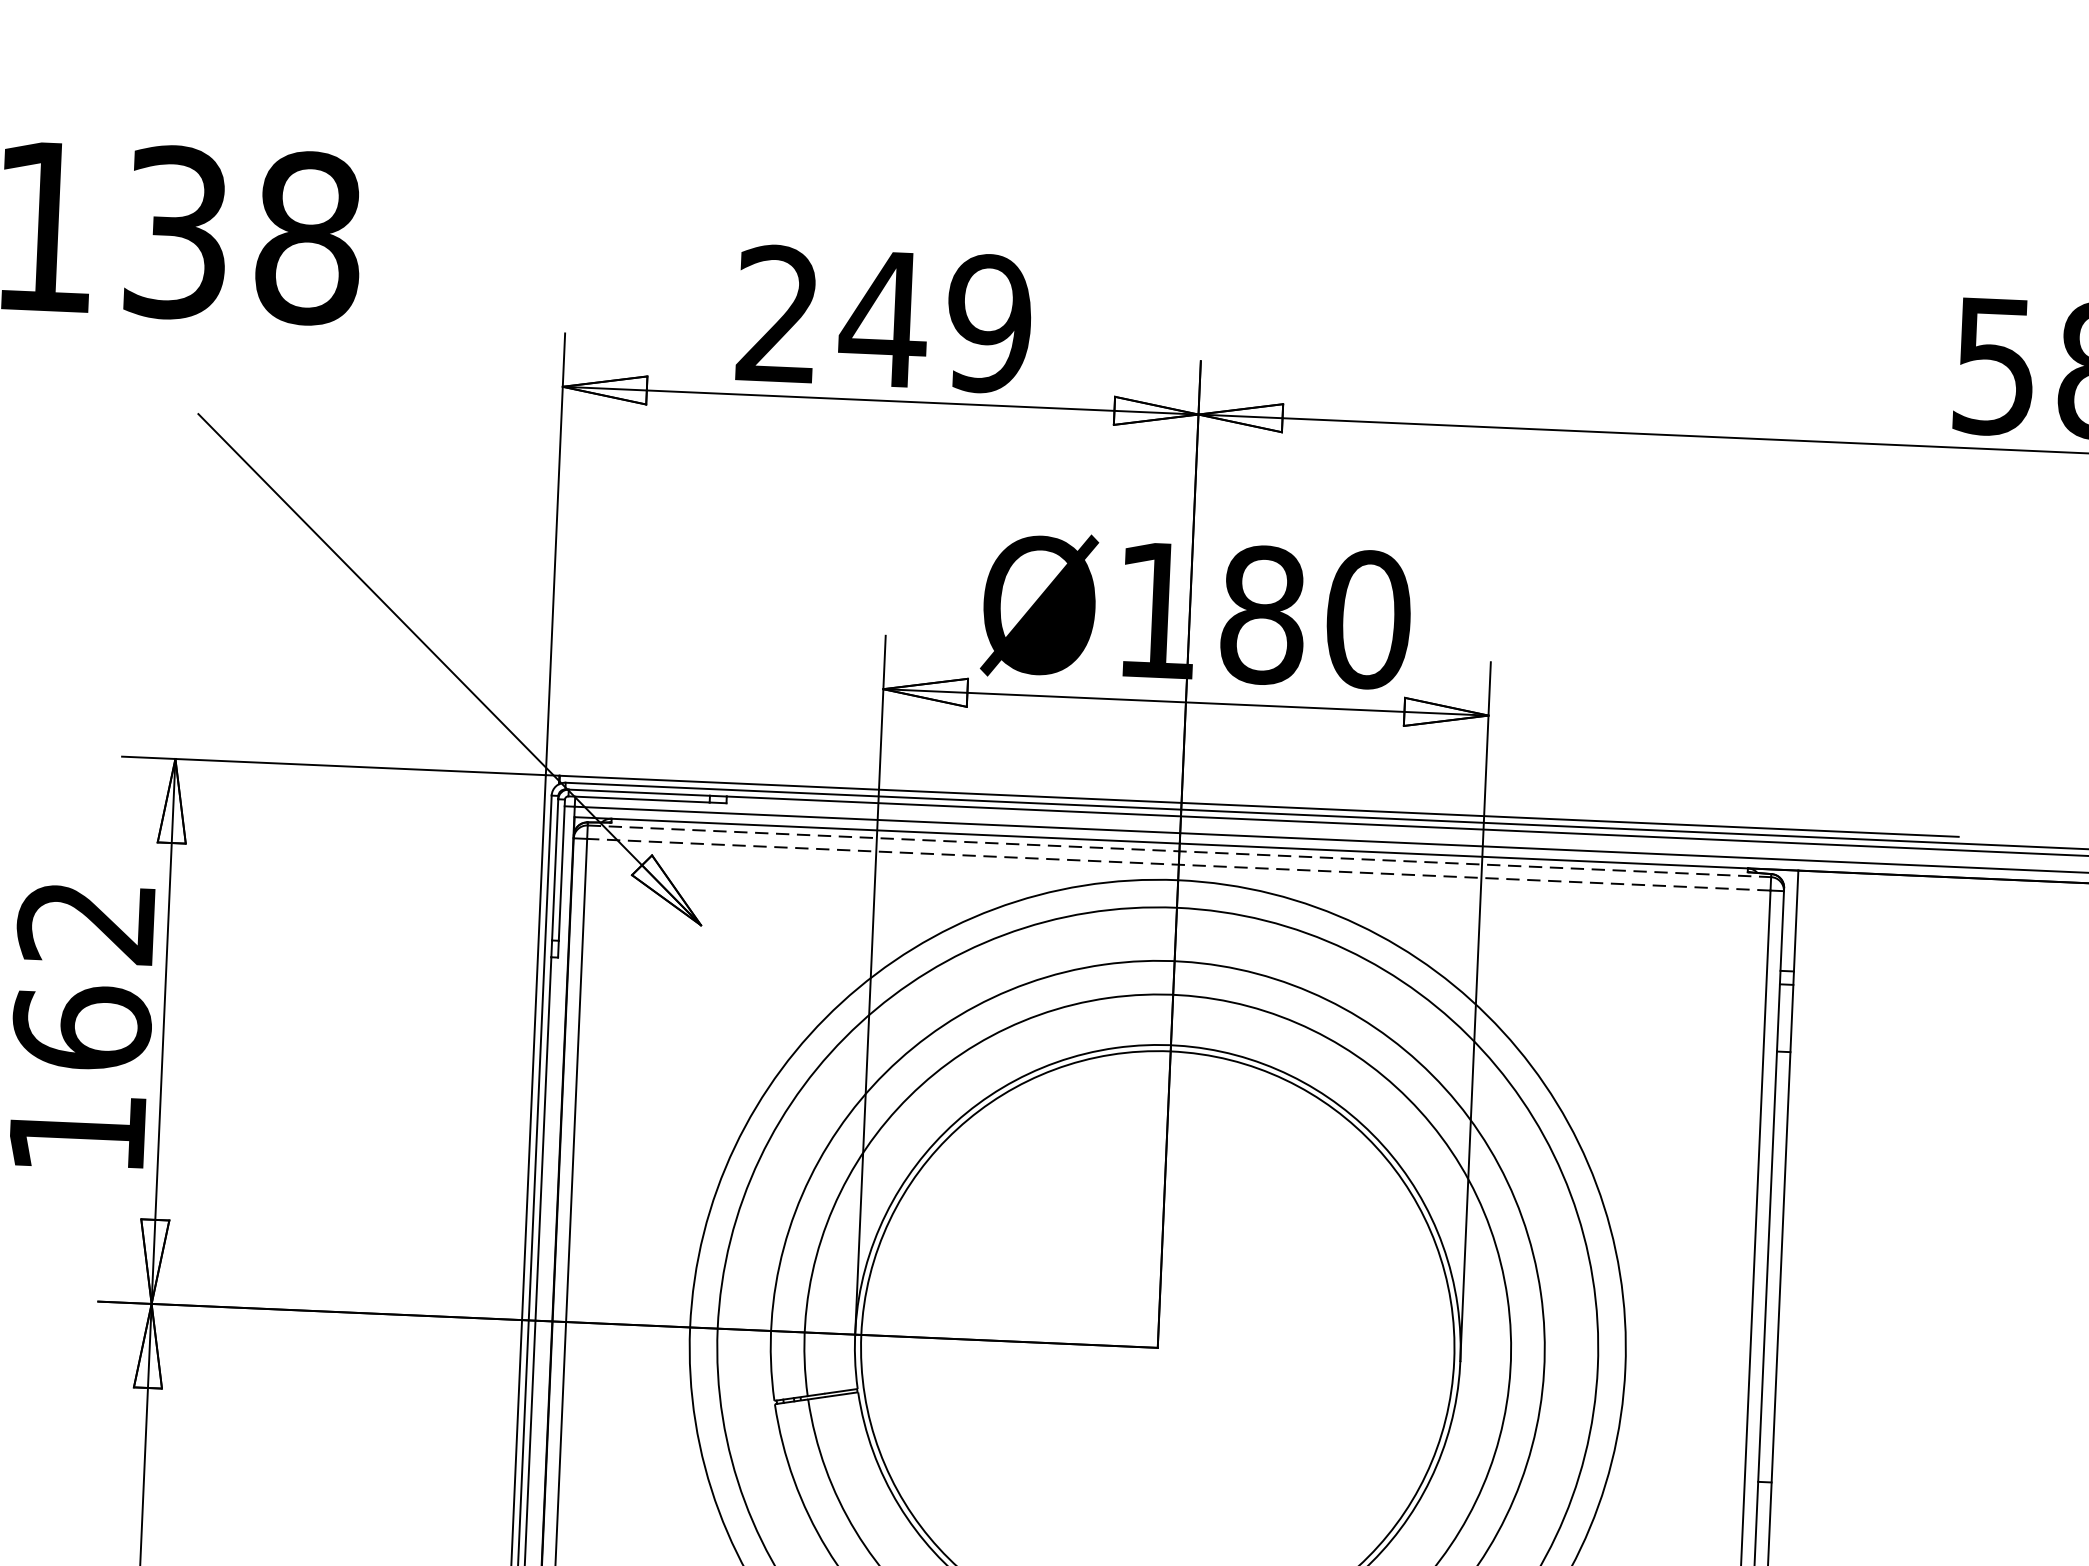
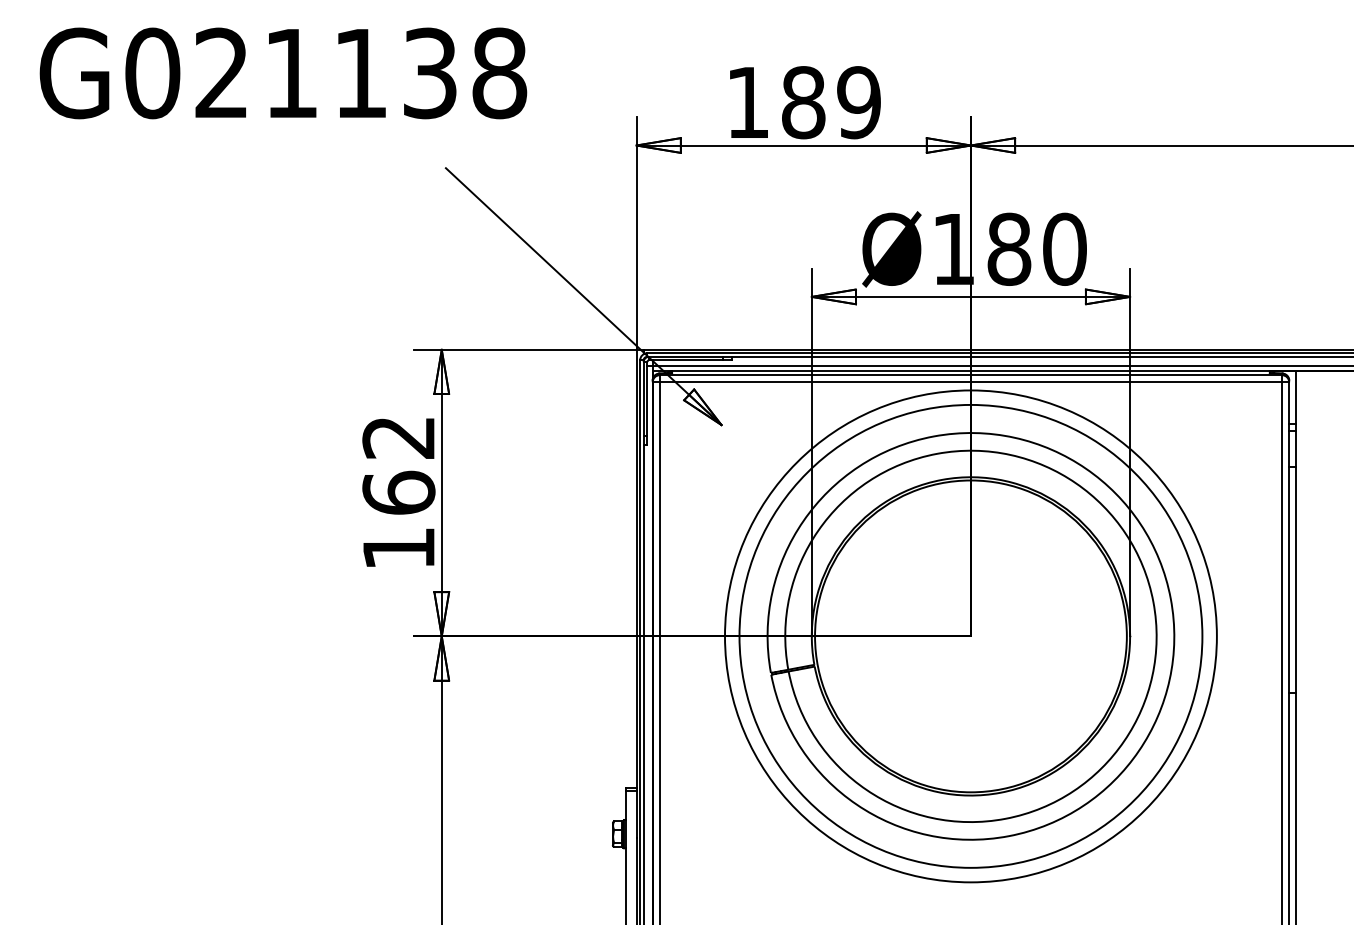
text: (832, 316) -> (776, 102), 249 -> 189
line: (1180, 851) -> (971, 375), dashed -> solid
line: (1177, 865) -> (970, 382), dashed -> solid

